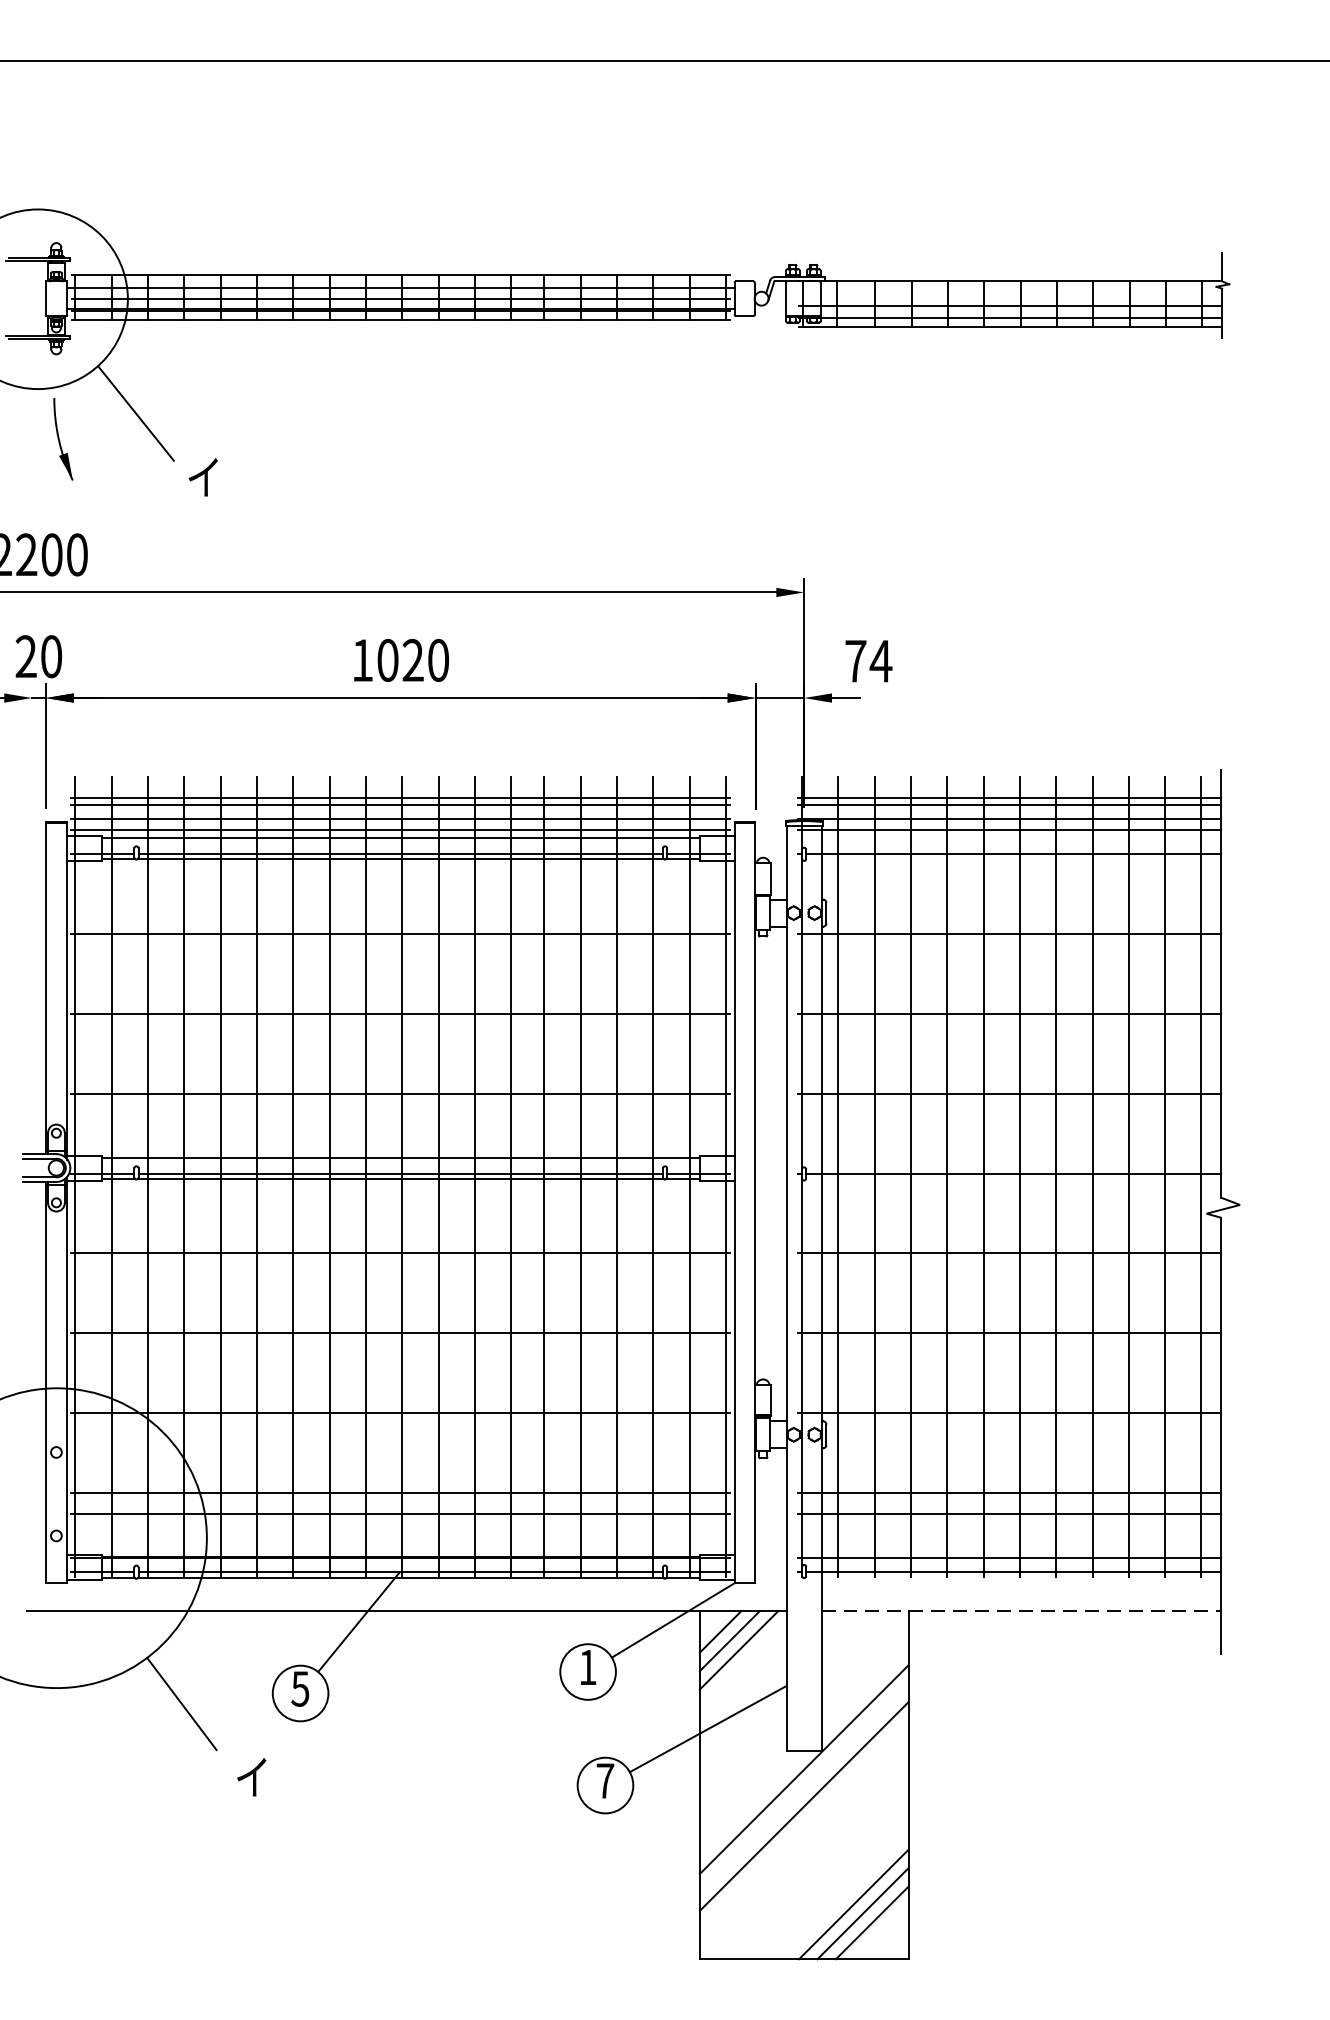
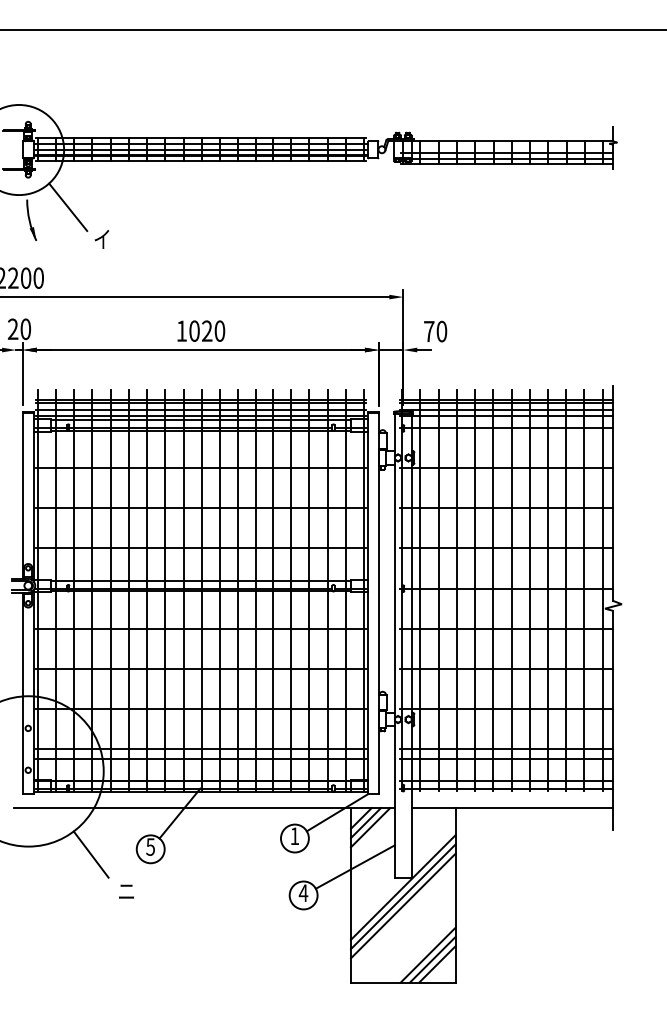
text: (880, 661) -> (441, 331), 74 -> 70
line: (1021, 1612) -> (512, 808), dashed -> solid
text: (252, 1775) -> (126, 890), イ -> ニ
text: (605, 1779) -> (303, 892), 7 -> 4
line: (802, 1787) -> (402, 896), added

